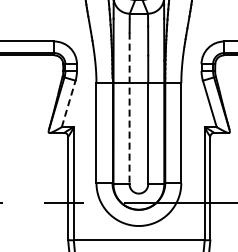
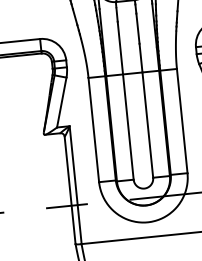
line: (68, 103) -> (61, 102), dashed -> solid
line: (129, 108) -> (125, 100), dashed -> solid

